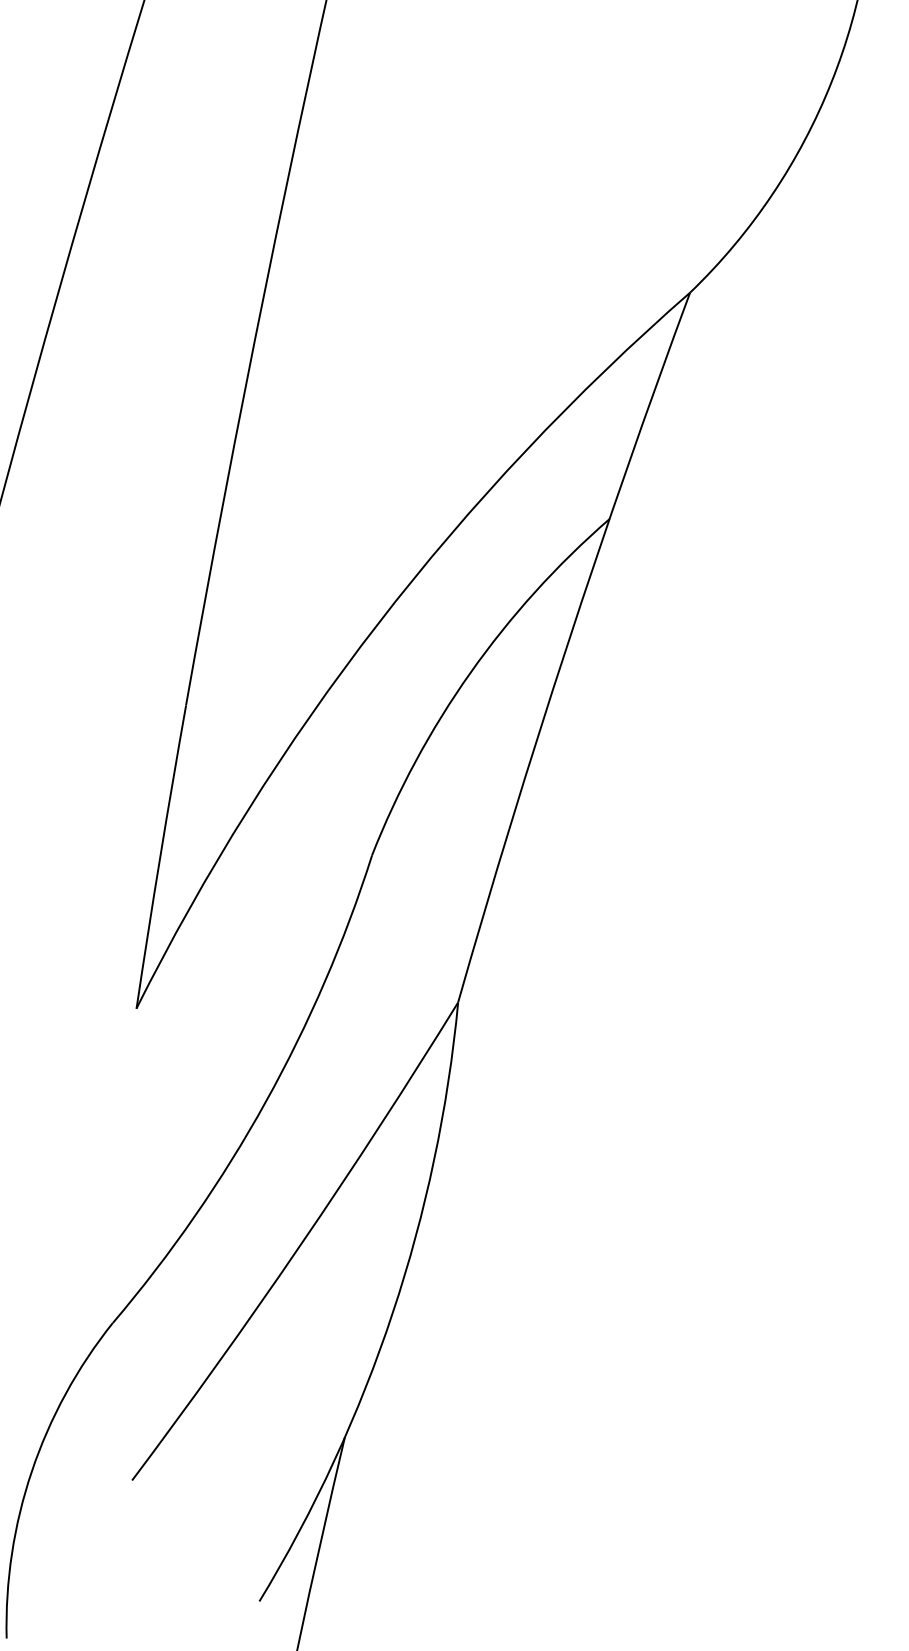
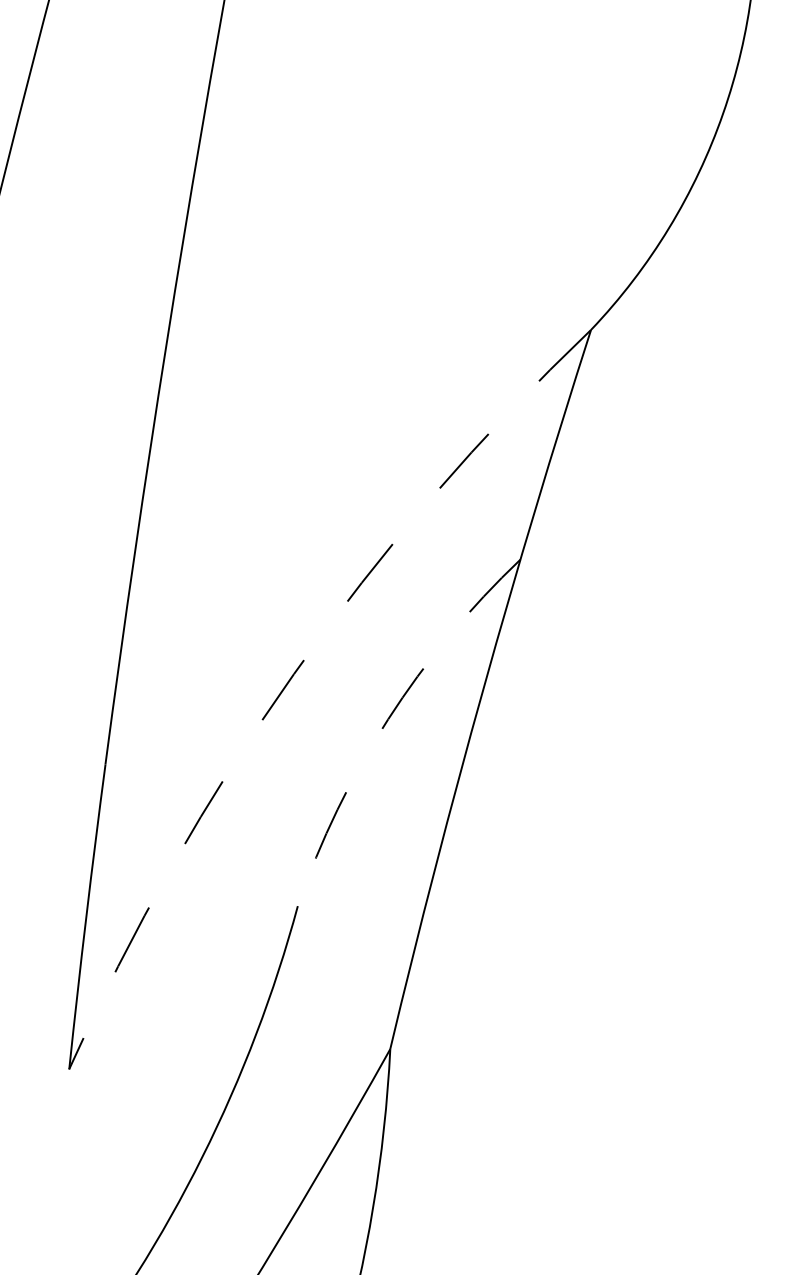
arc: (378, 623) -> (294, 674), solid -> dashed
arc: (470, 672) -> (388, 718), solid -> dashed

